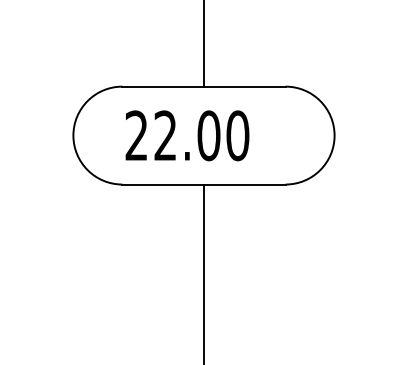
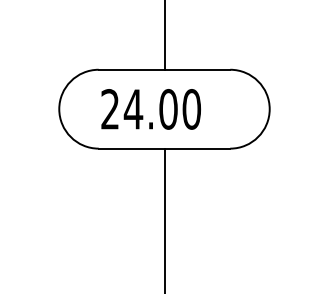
text: (165, 135) -> (133, 109), 22.00 -> 24.00

